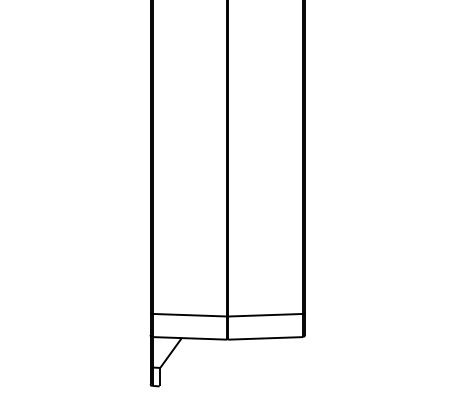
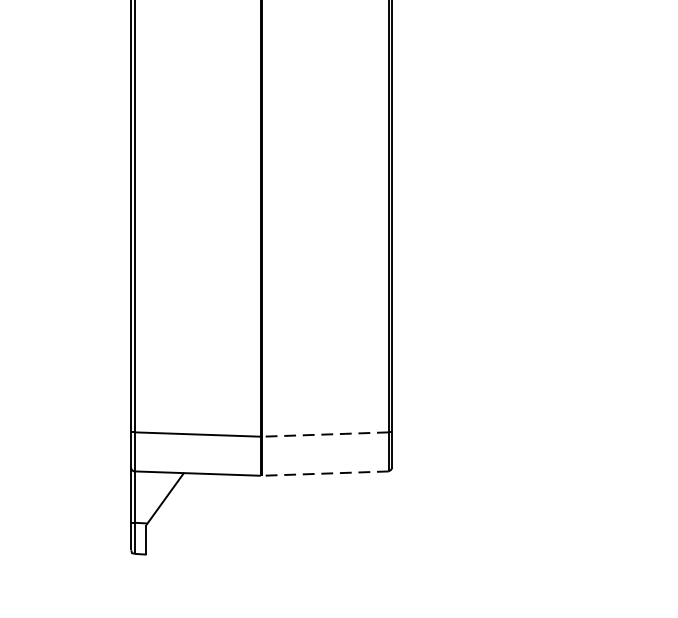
line: (265, 315) -> (325, 434), solid -> dashed
line: (265, 338) -> (325, 473), solid -> dashed

